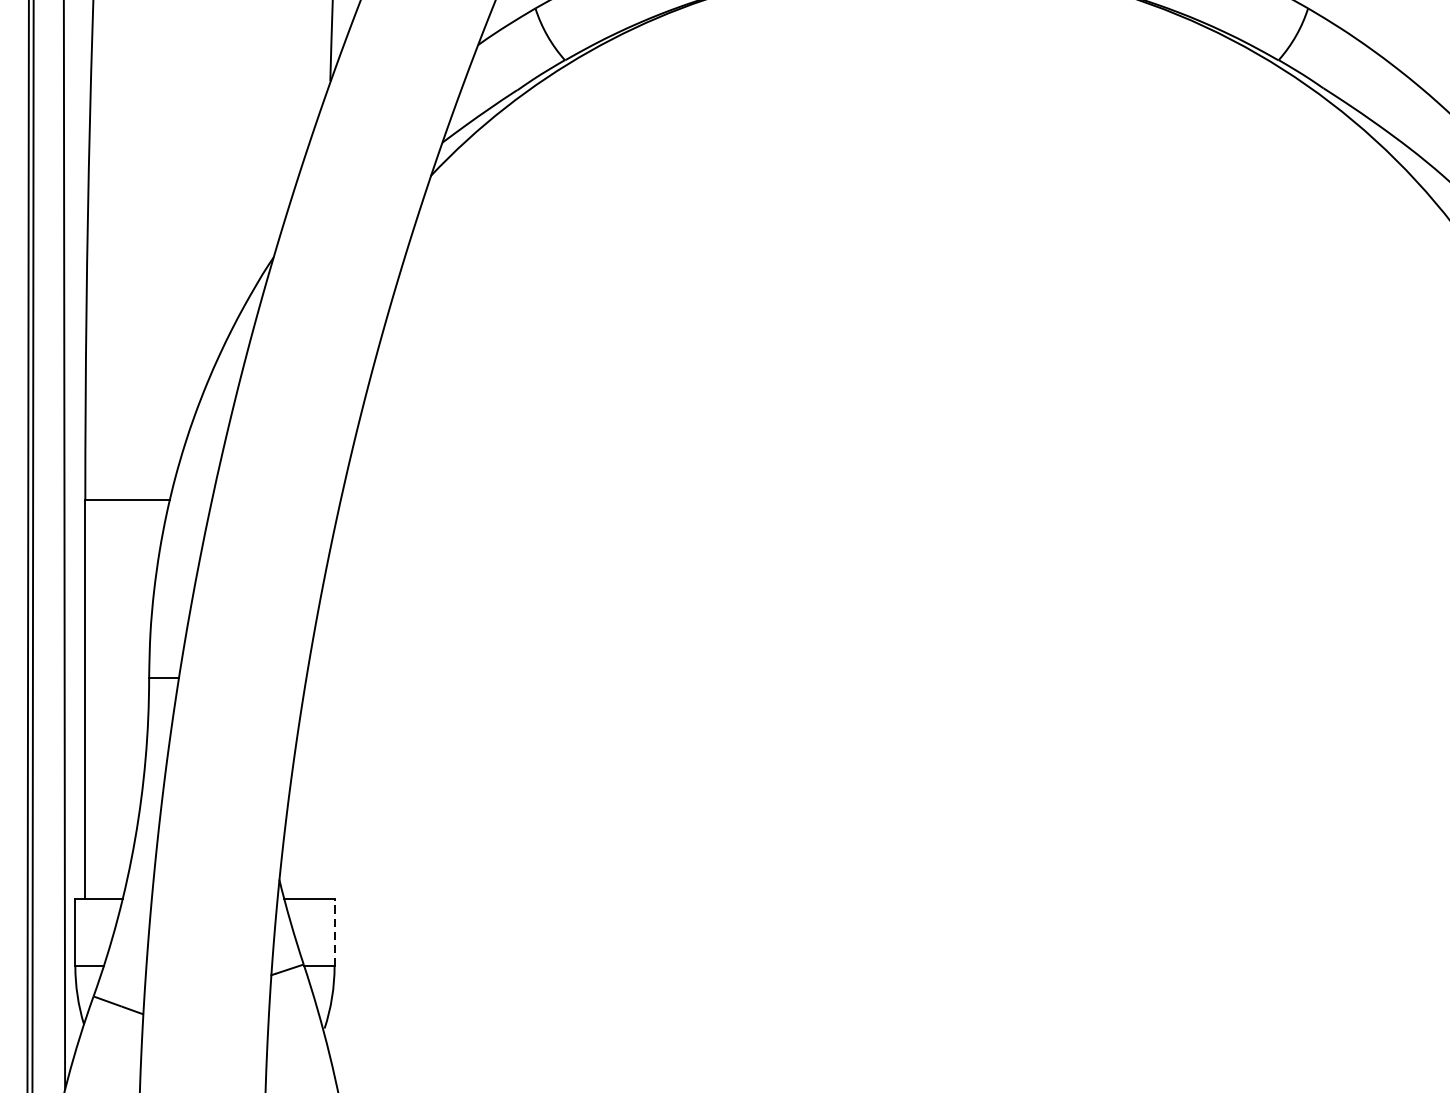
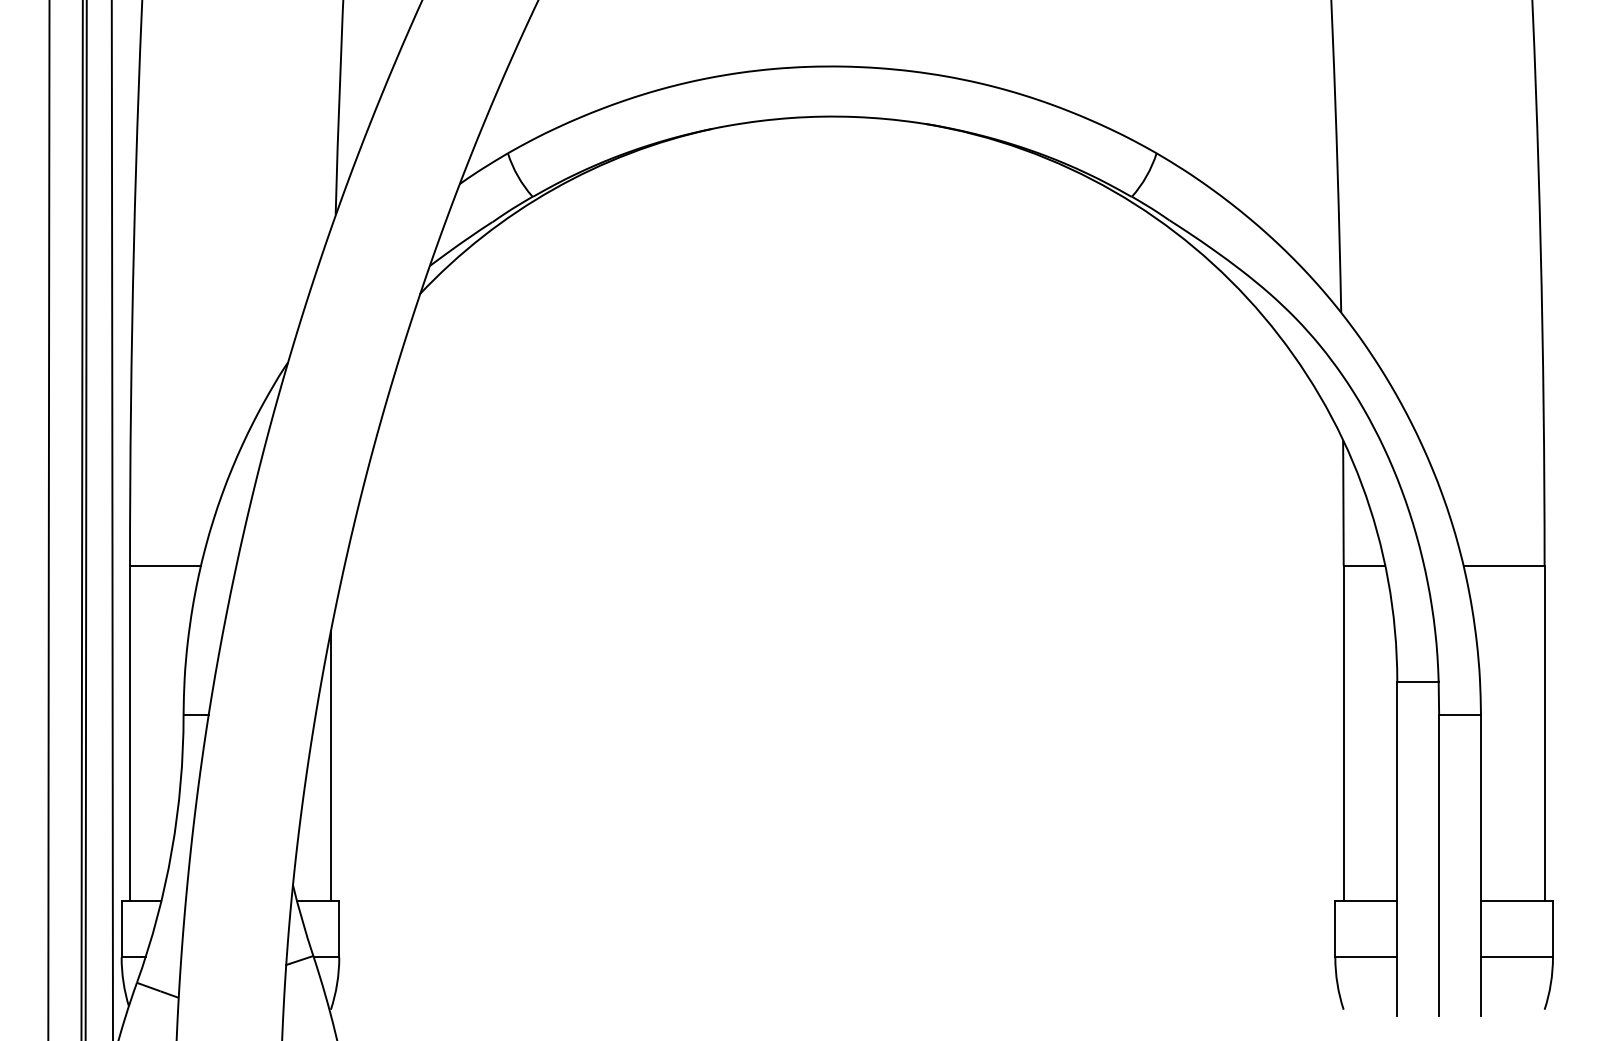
line: (324, 737) -> (330, 765), added
line: (334, 931) -> (339, 928), dashed -> solid

